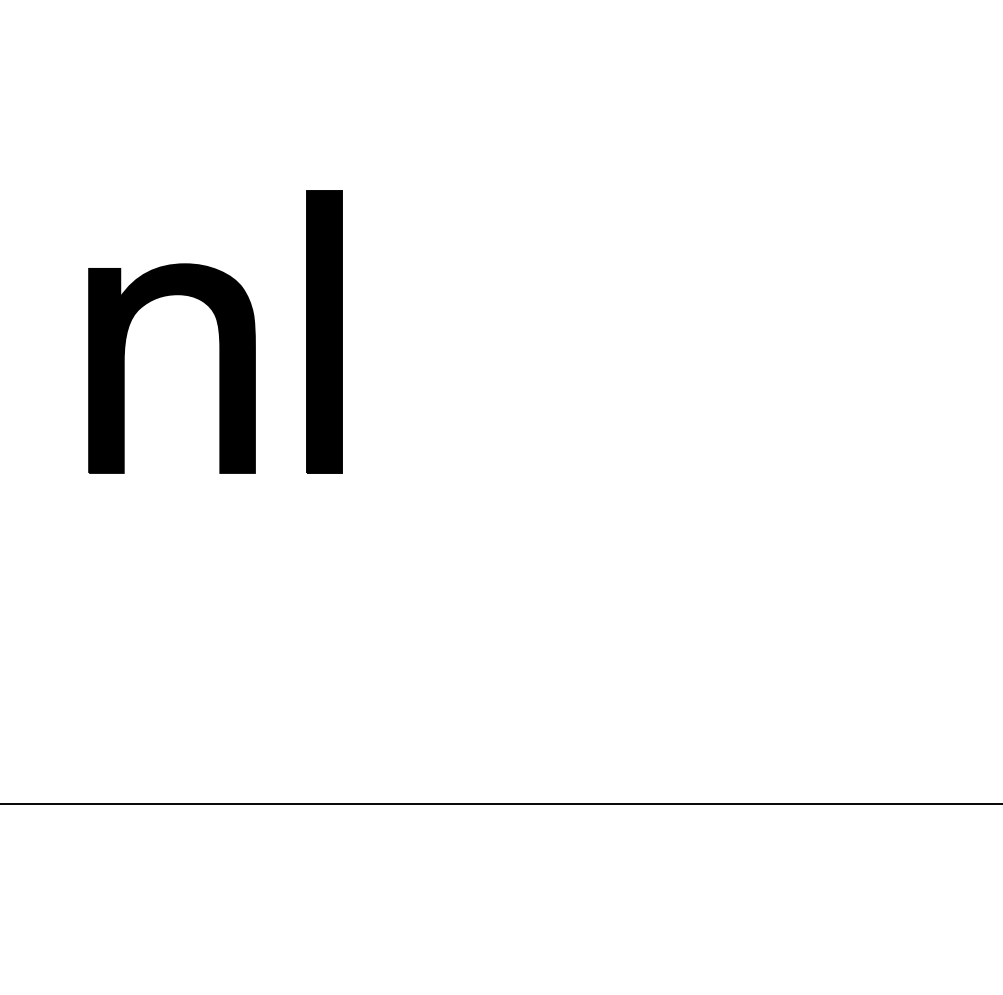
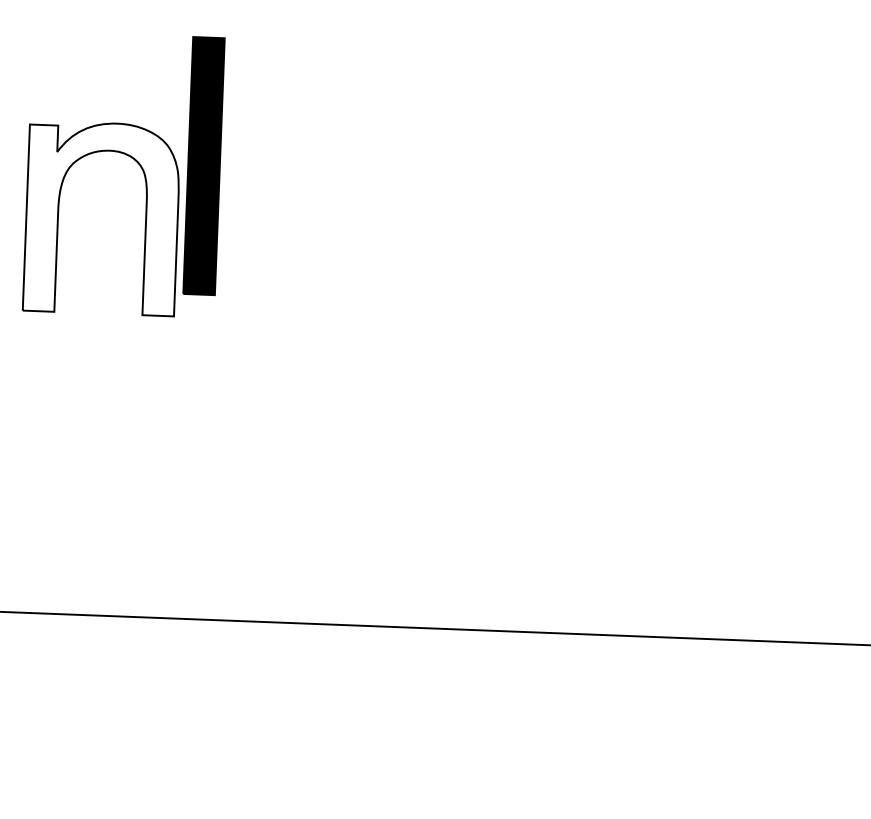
part: (324, 331) -> (204, 165), moved
fill: (171, 368) -> (101, 218), removed

